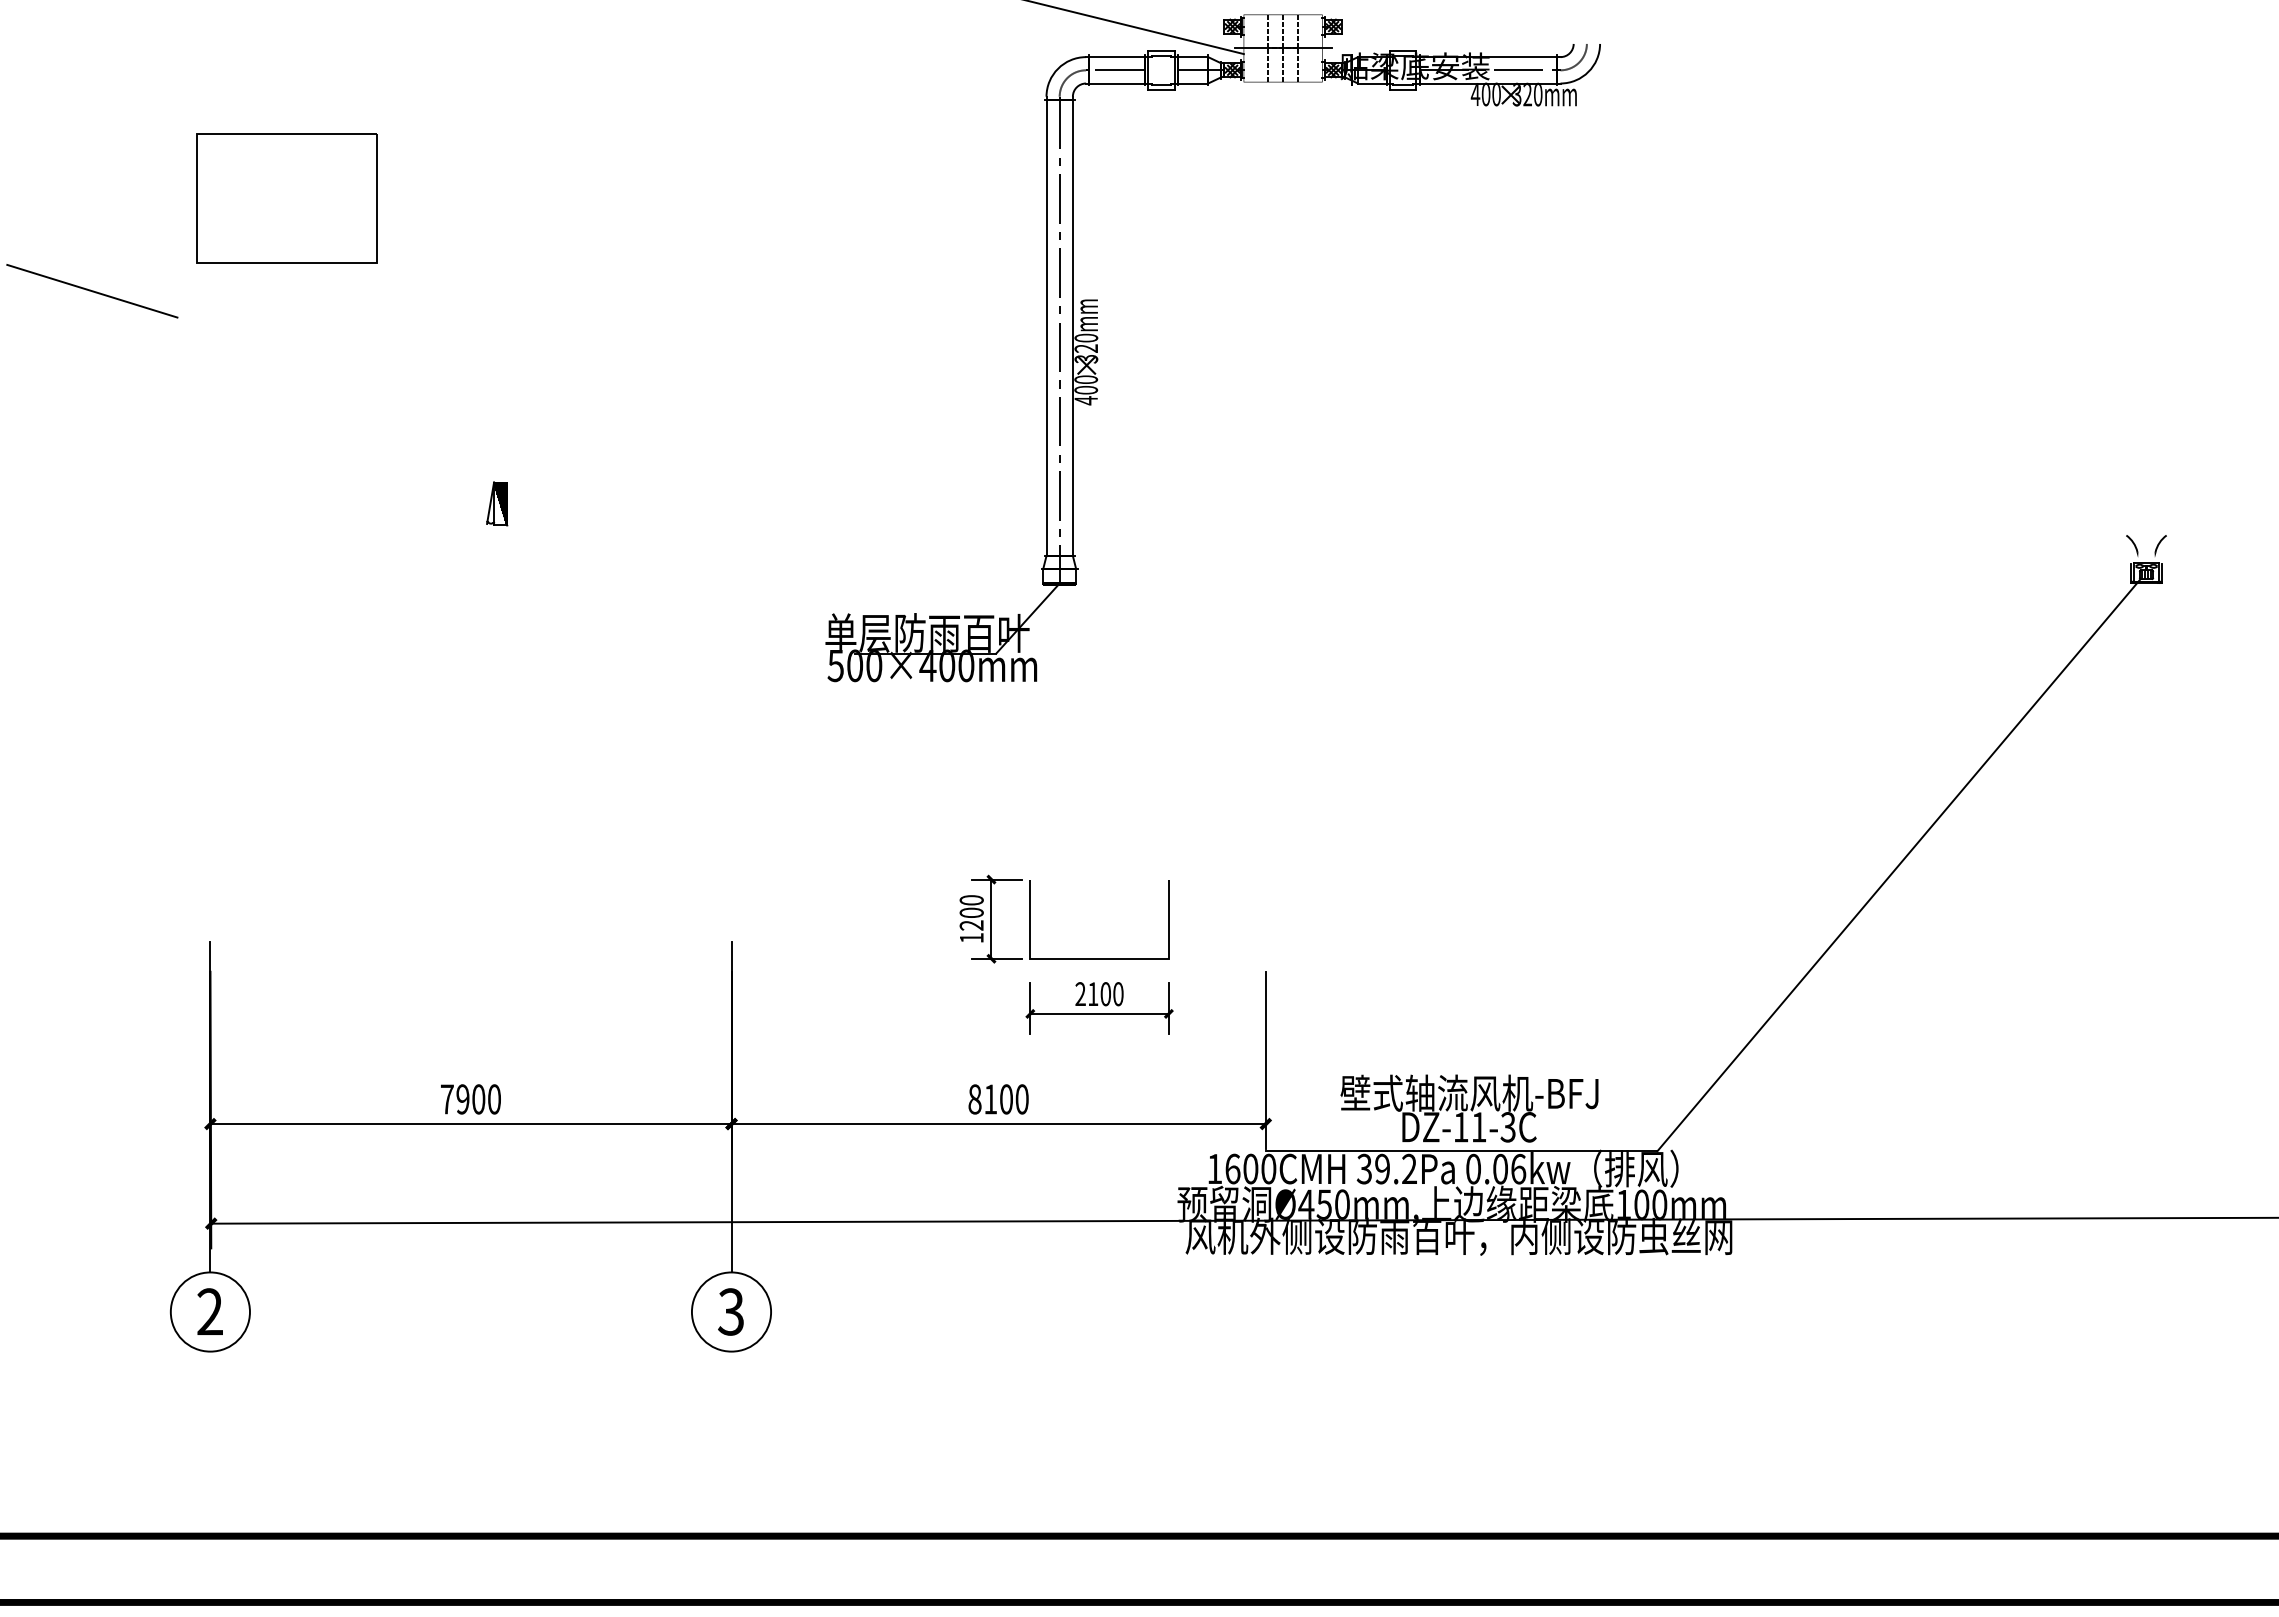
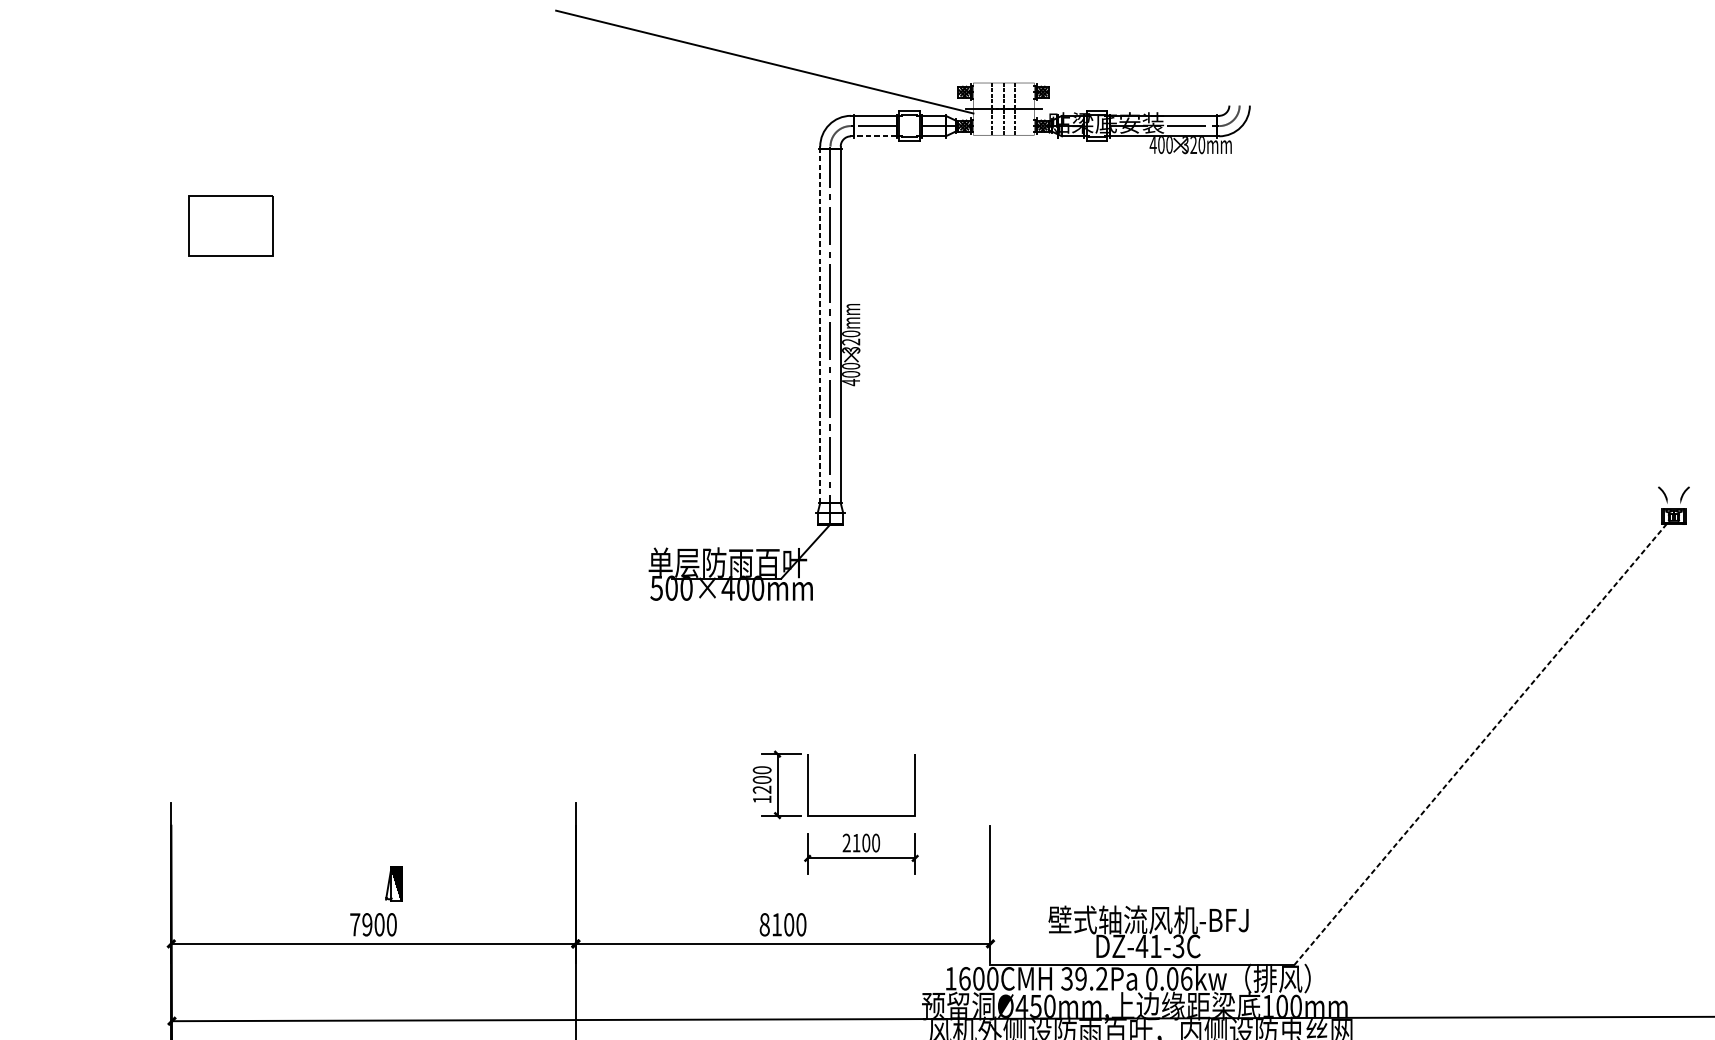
line: (1117, 83) -> (875, 136), solid -> dashed
part: (286, 198) -> (230, 225), size x0.6
line: (92, 290) -> (79, 296), removed
line: (1046, 327) -> (820, 325), solid -> dashed
part: (497, 503) -> (394, 883), moved
line: (1899, 864) -> (1482, 742), solid -> dashed
text: (1460, 1127) -> (1141, 946), DZ-11-3C -> DZ-41-3C

